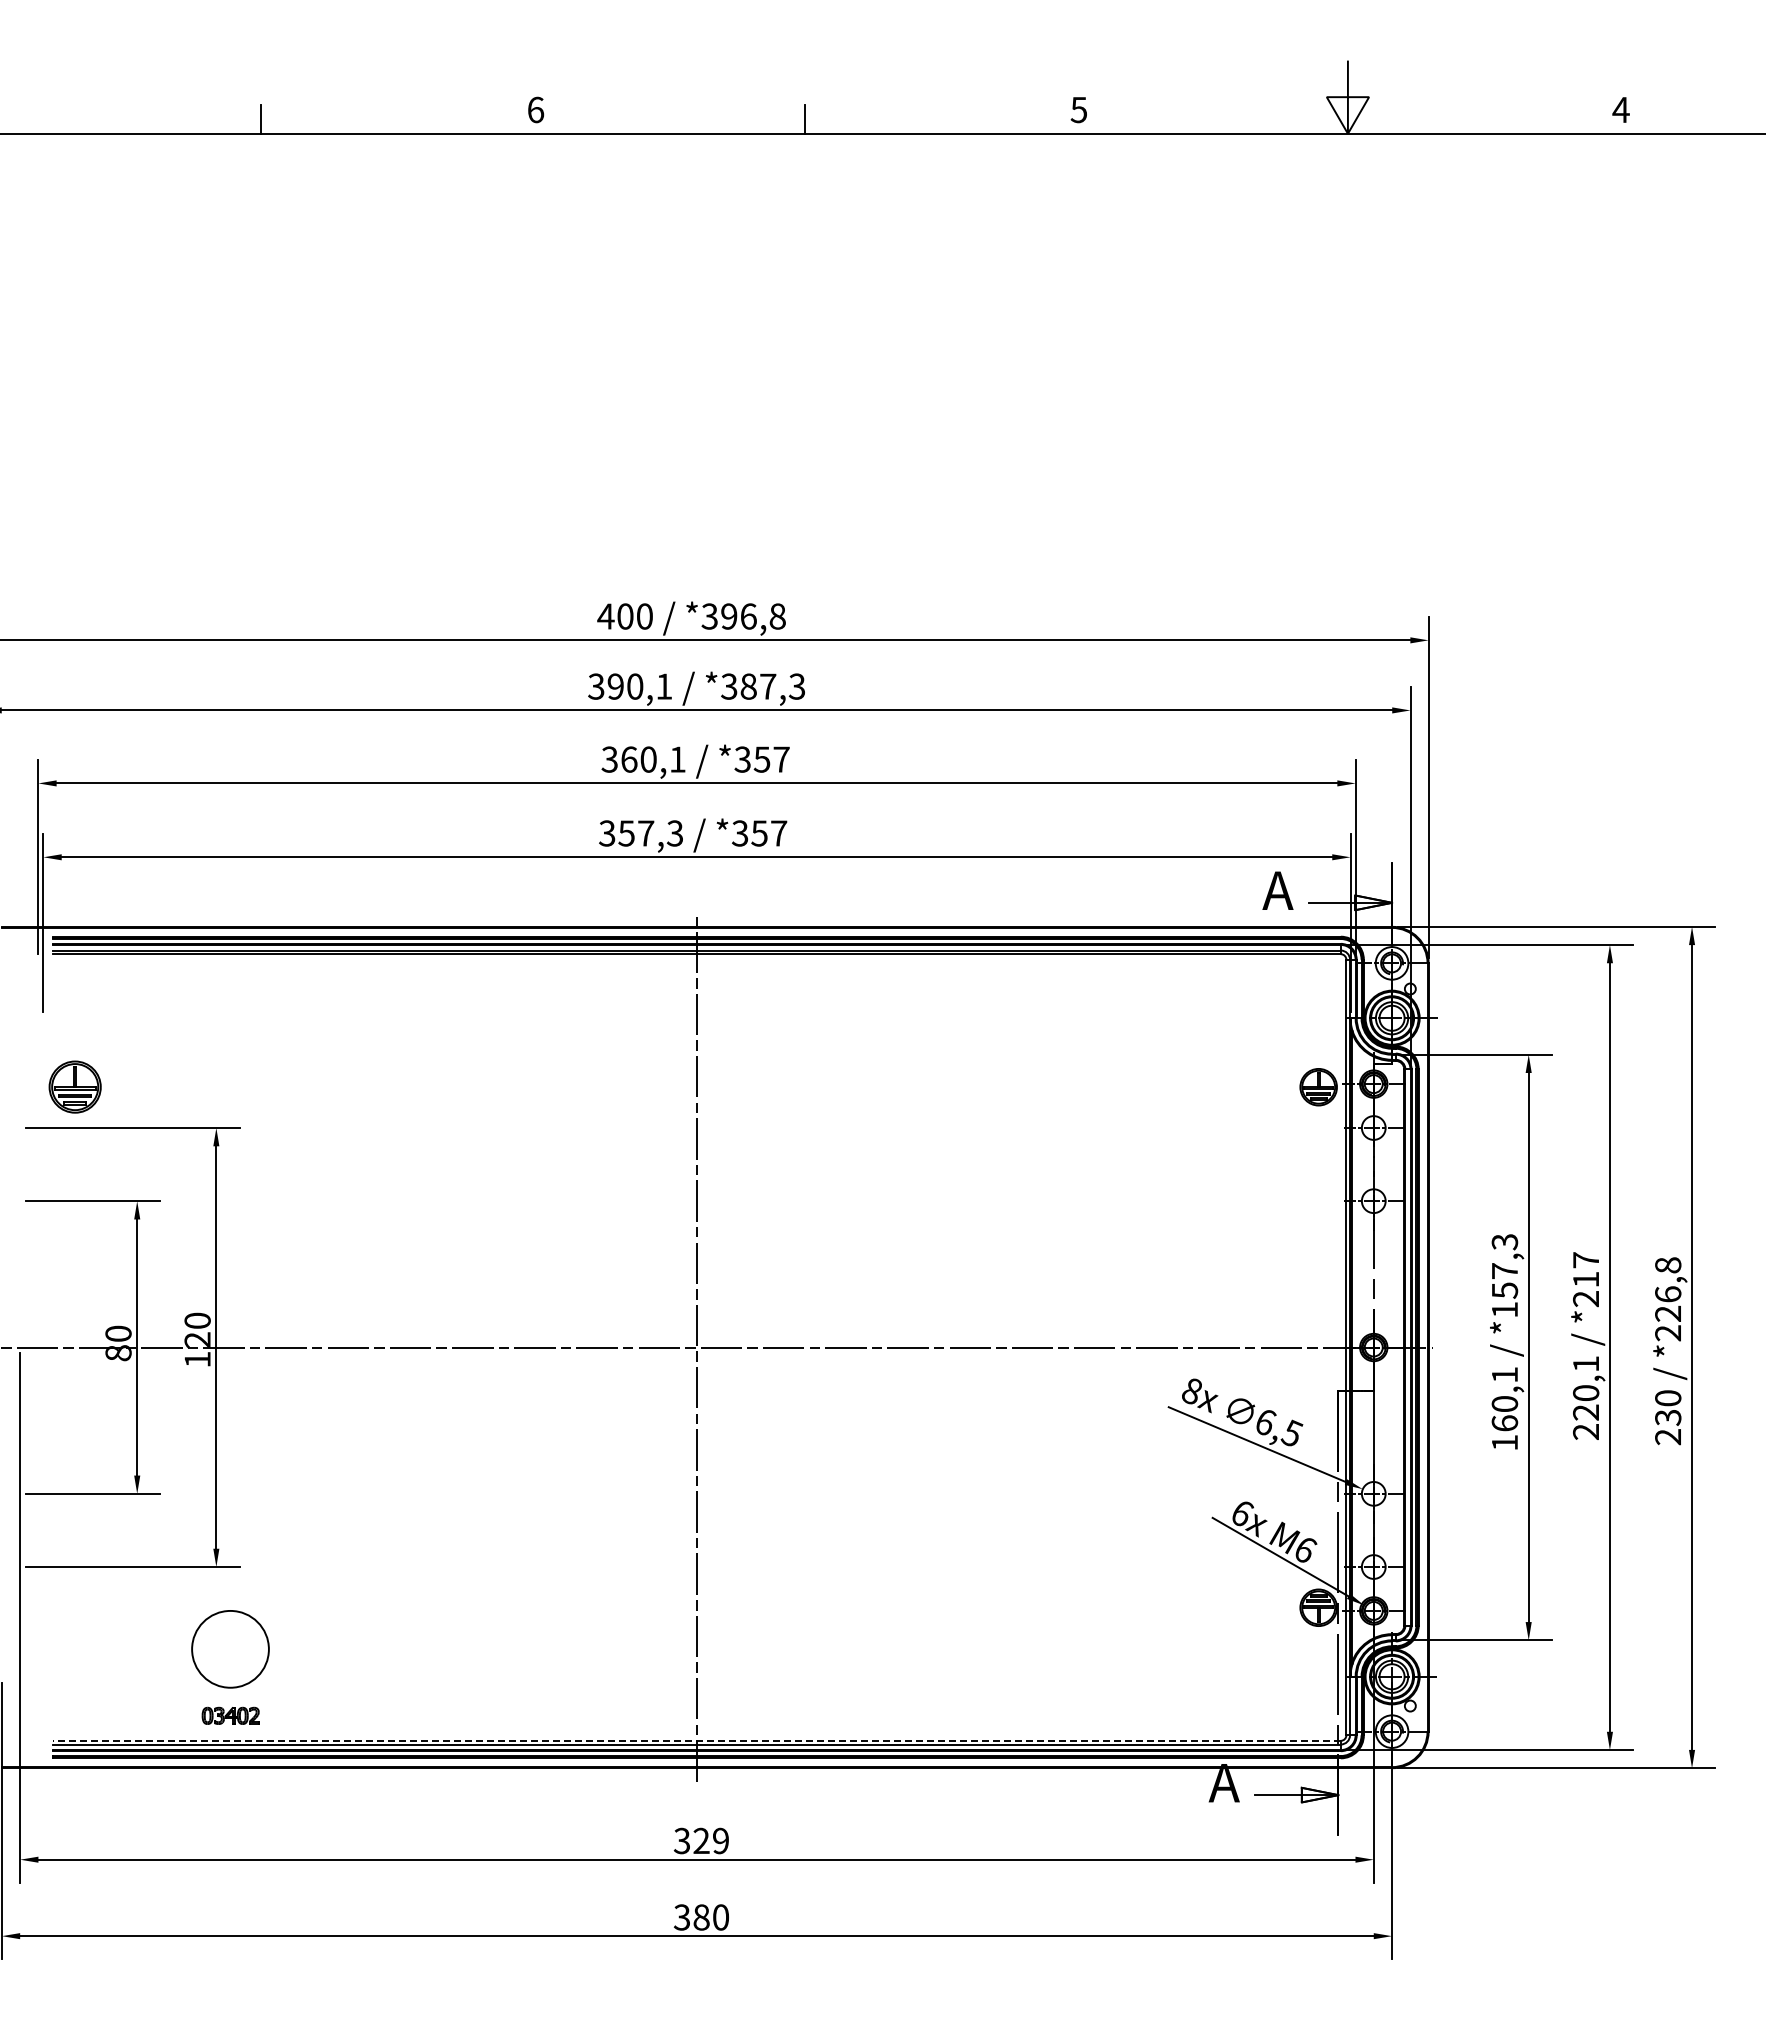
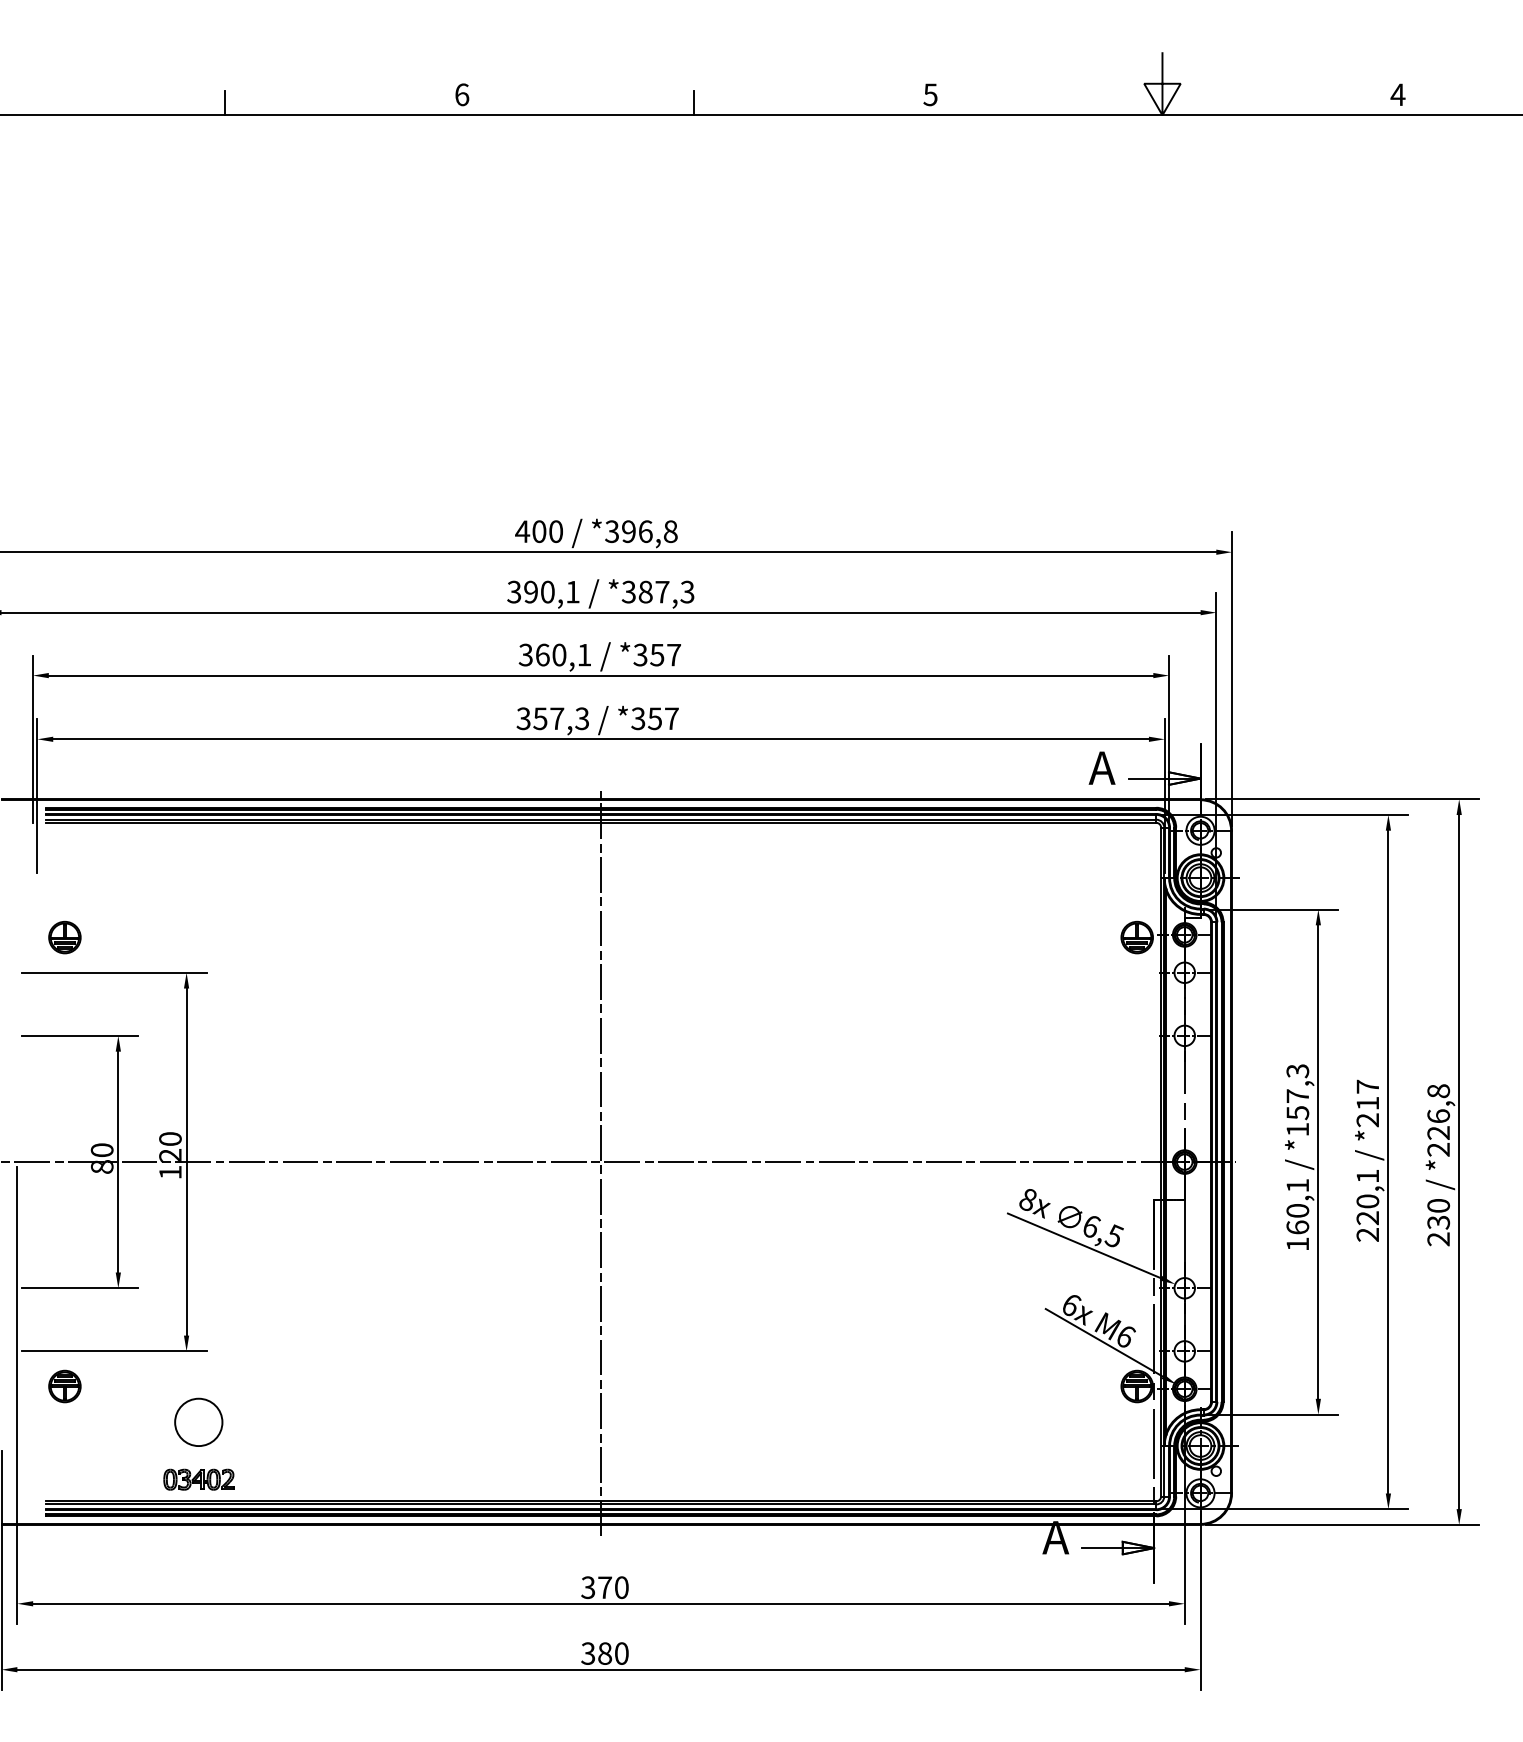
part: (75, 1087) -> (65, 937), size x0.71
part: (75, 1607) -> (65, 1386), added
circle: (230, 1649) -> (198, 1422), size x0.71
part: (230, 1715) -> (198, 1479), size x1.43
line: (696, 1740) -> (600, 1500), dashed -> solid
text: (710, 1840) -> (612, 1587), 329 -> 370

